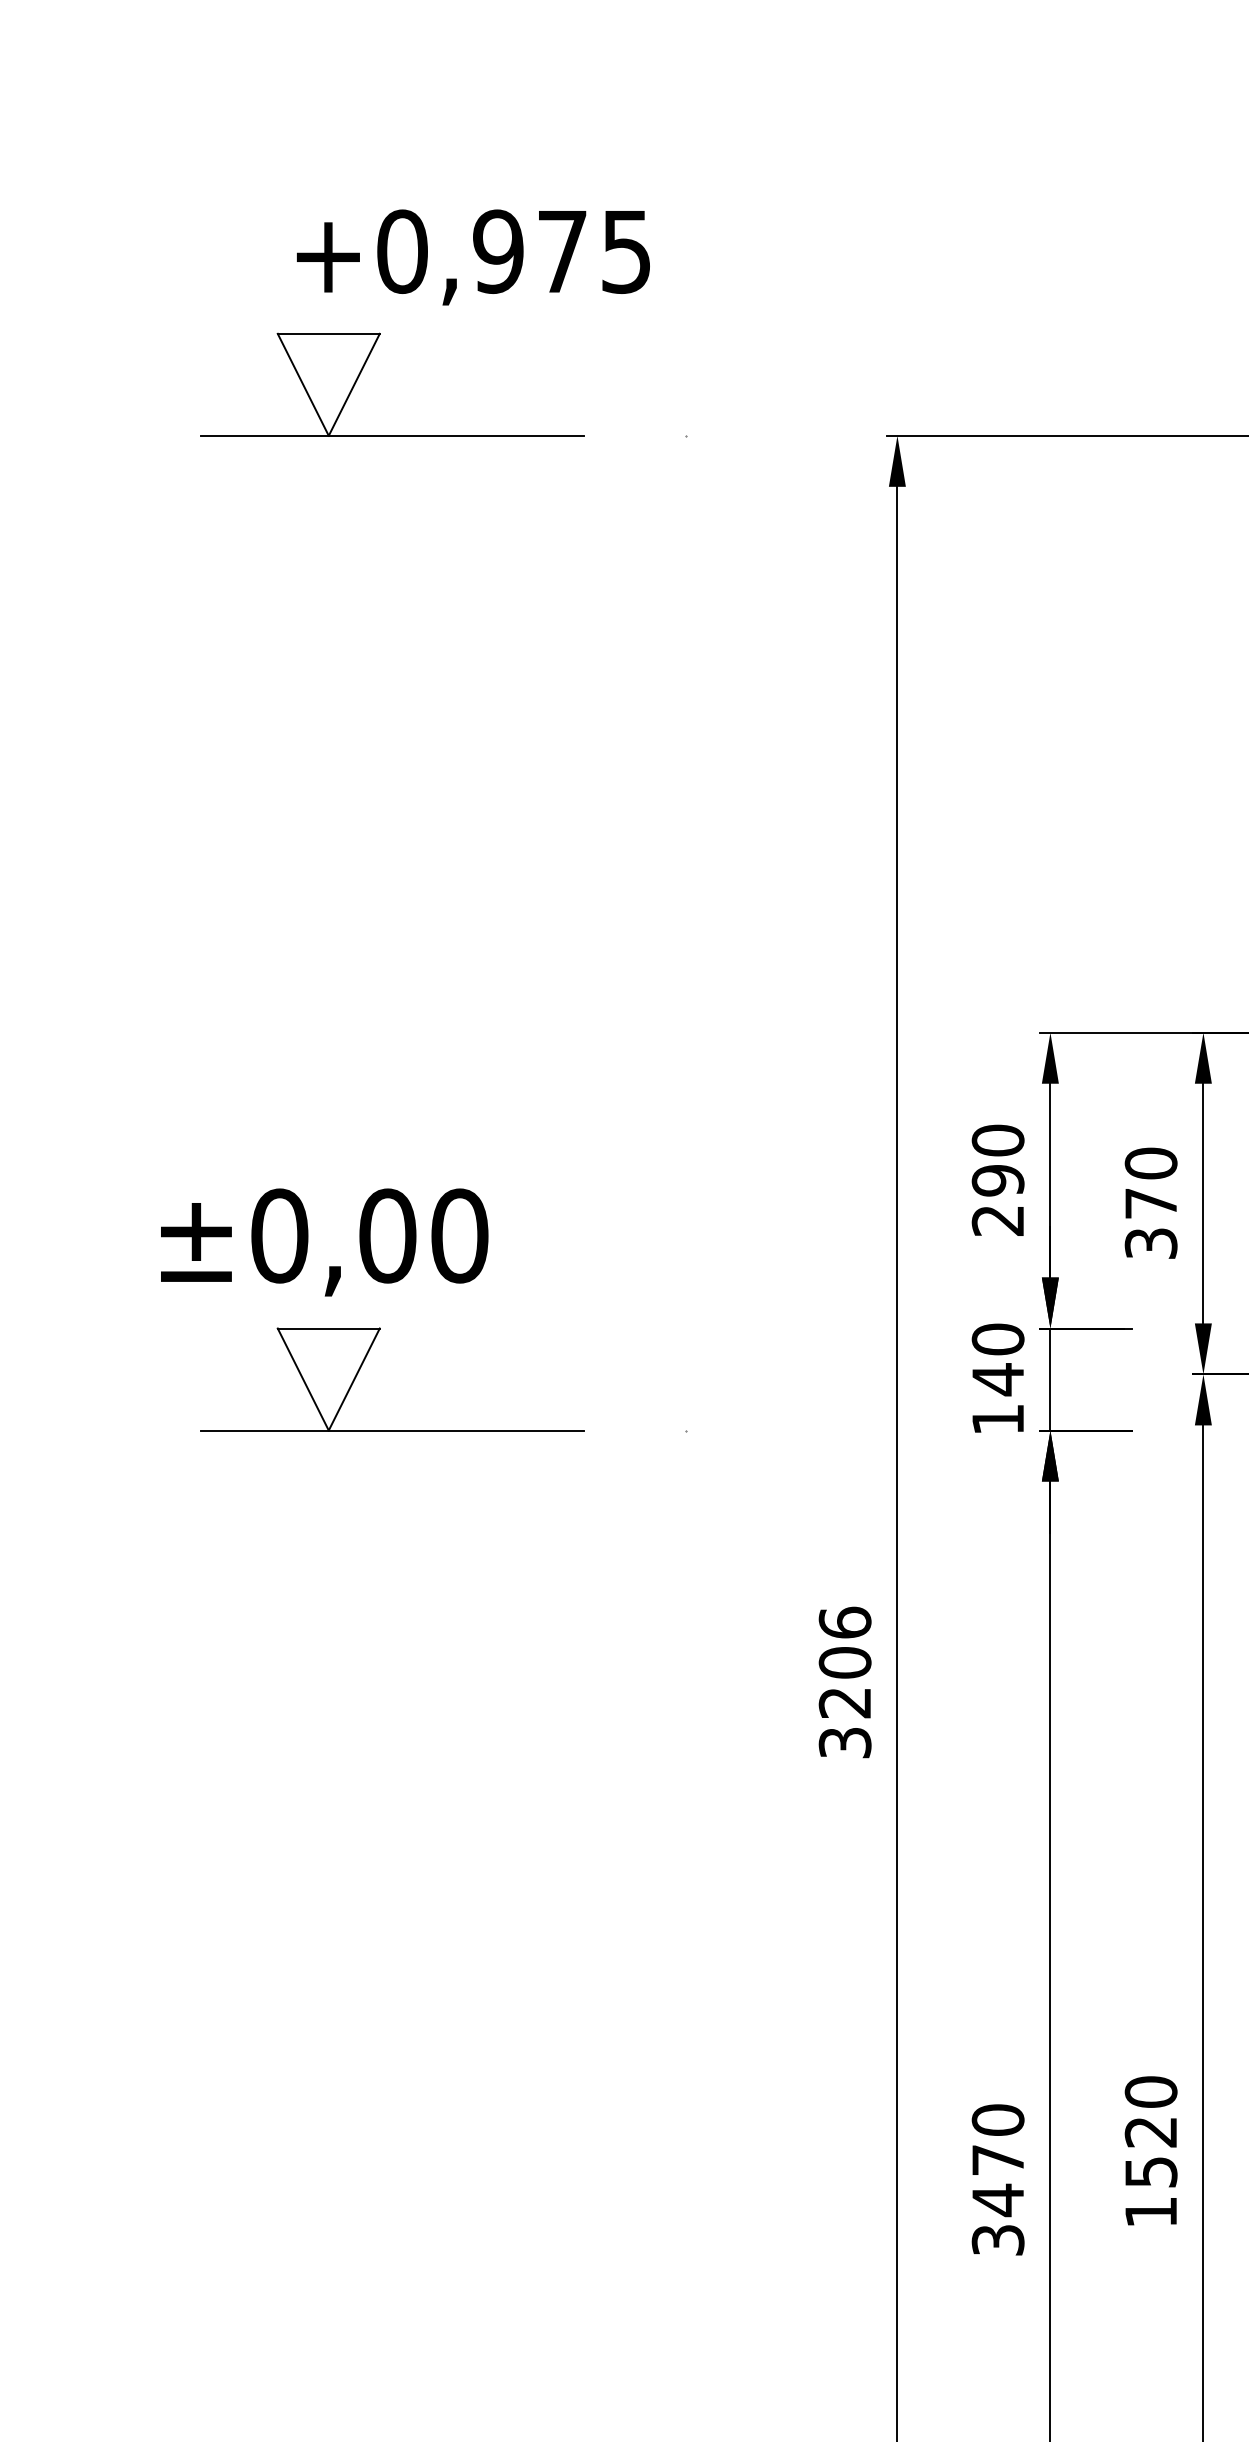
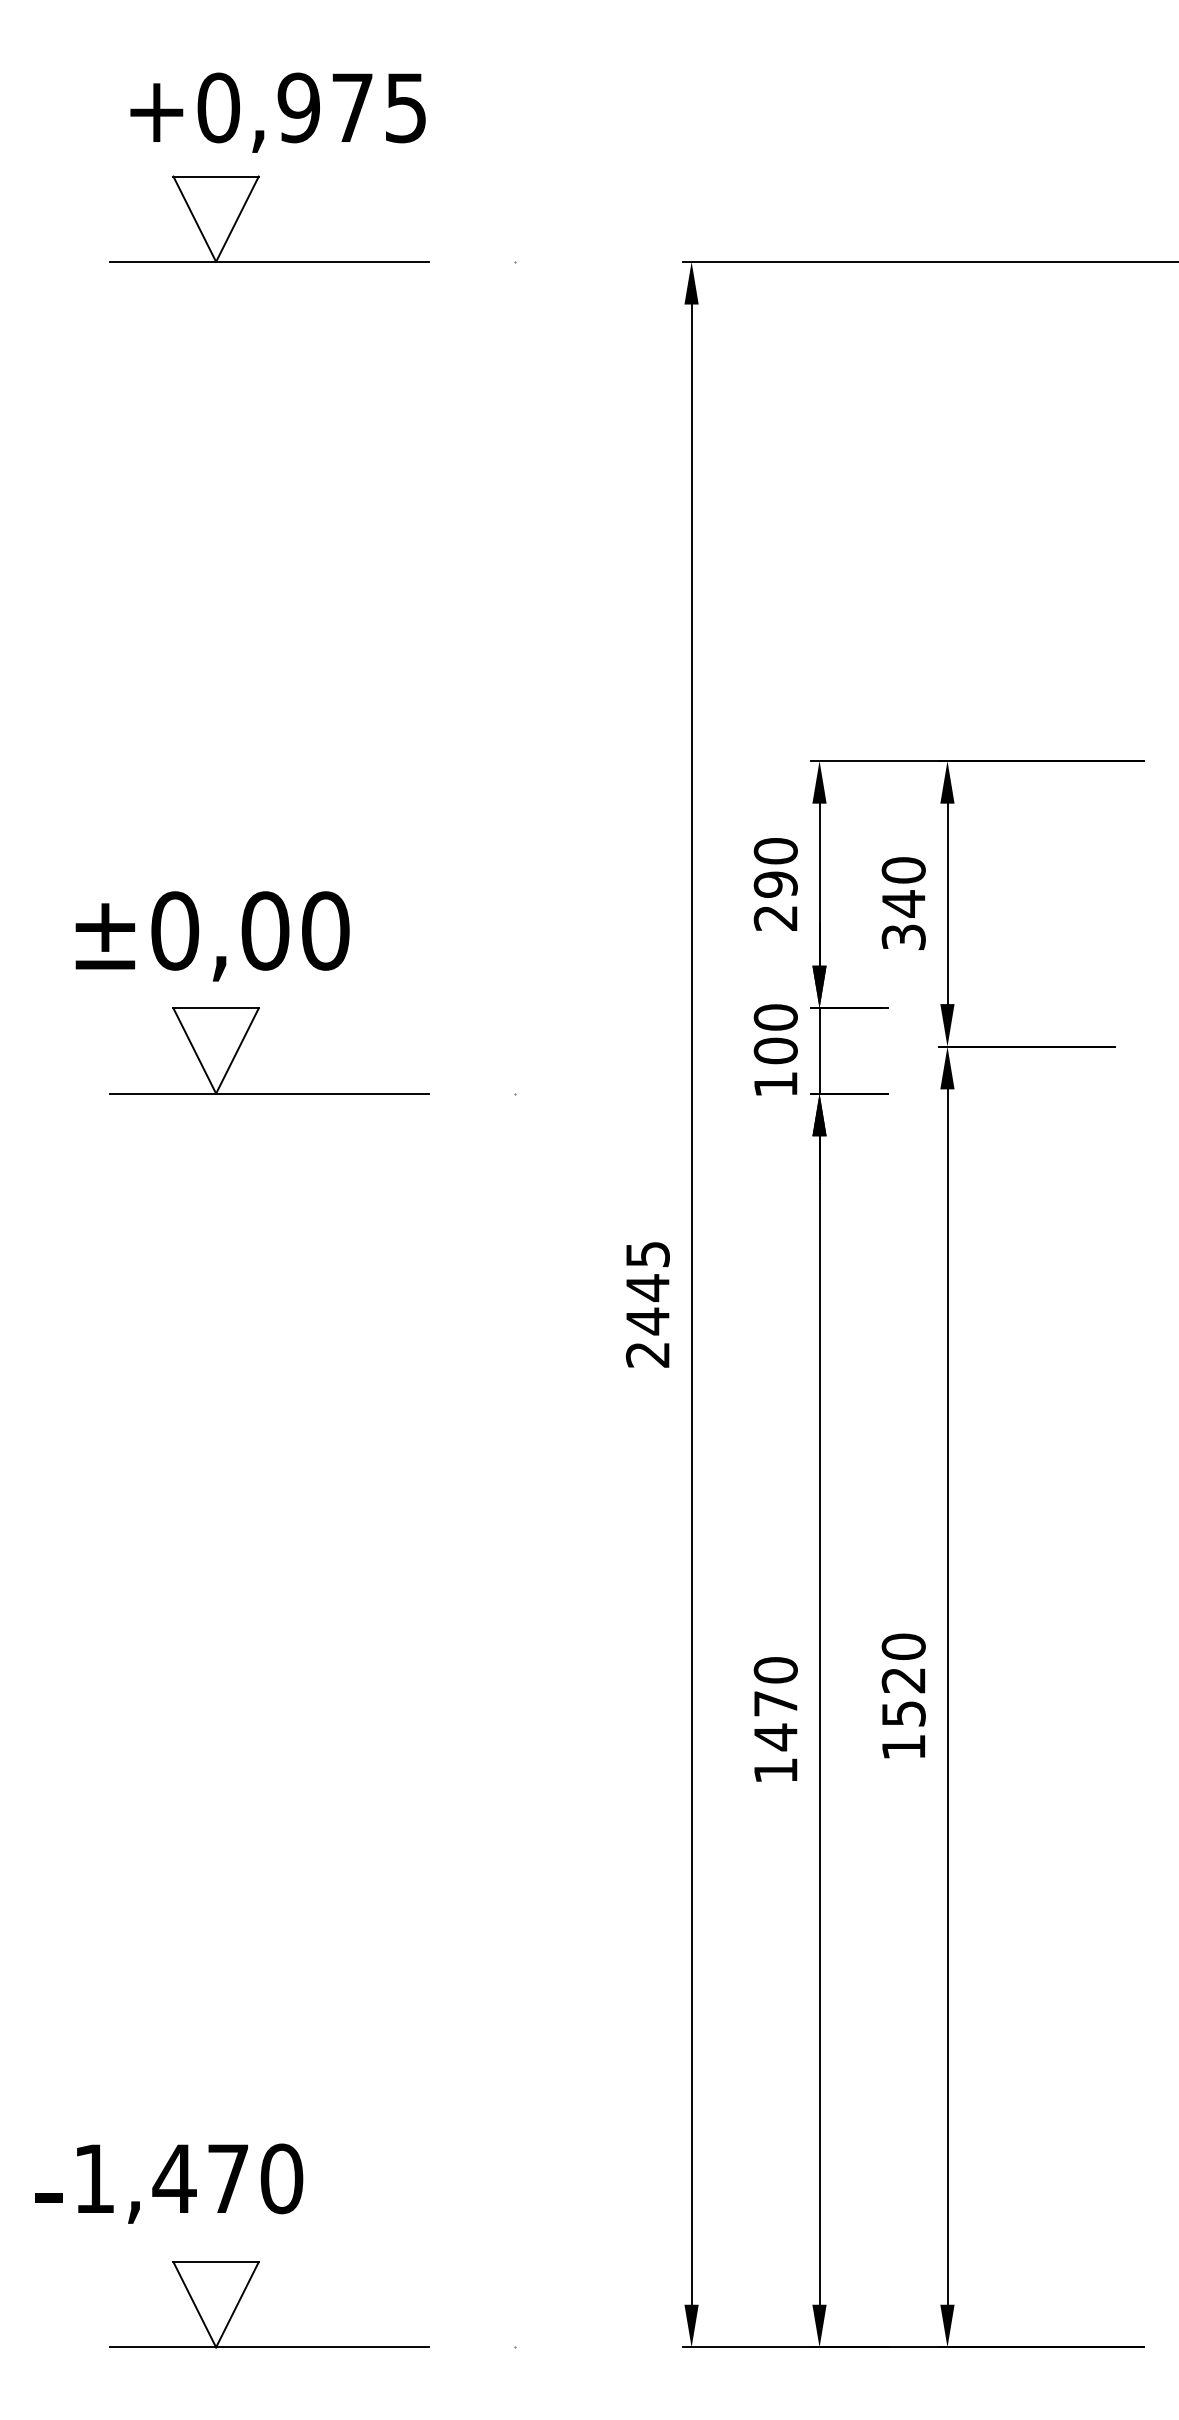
text: (472, 257) -> (277, 112), moved
text: (1150, 1203) -> (903, 903), 370 -> 340
text: (997, 1380) -> (775, 1051), 140 -> 100
text: (844, 1682) -> (647, 1304), 3206 -> 2445
text: (997, 2239) -> (775, 1770), 3470 -> 1470

